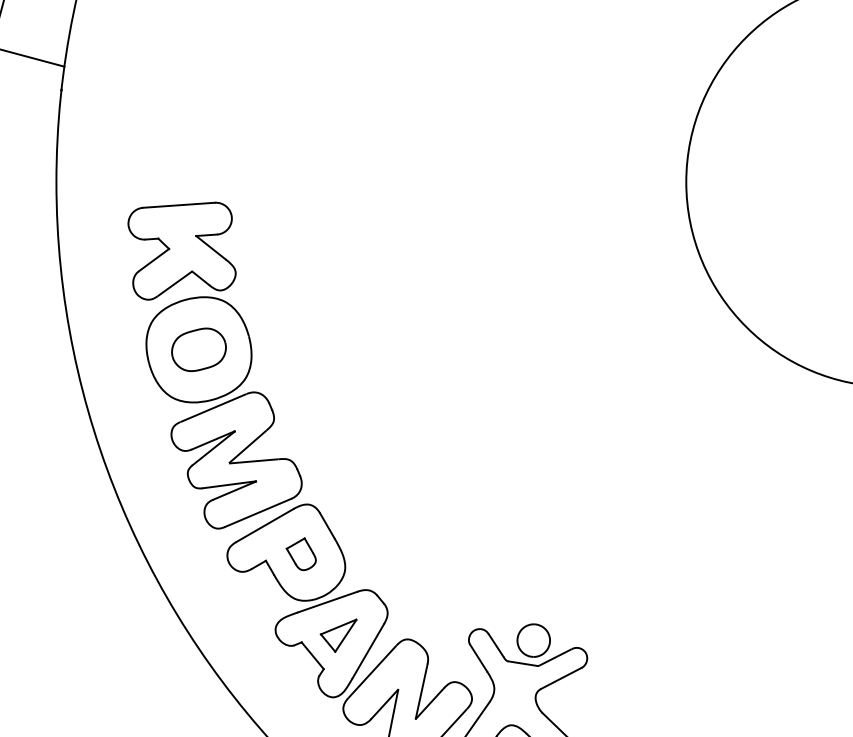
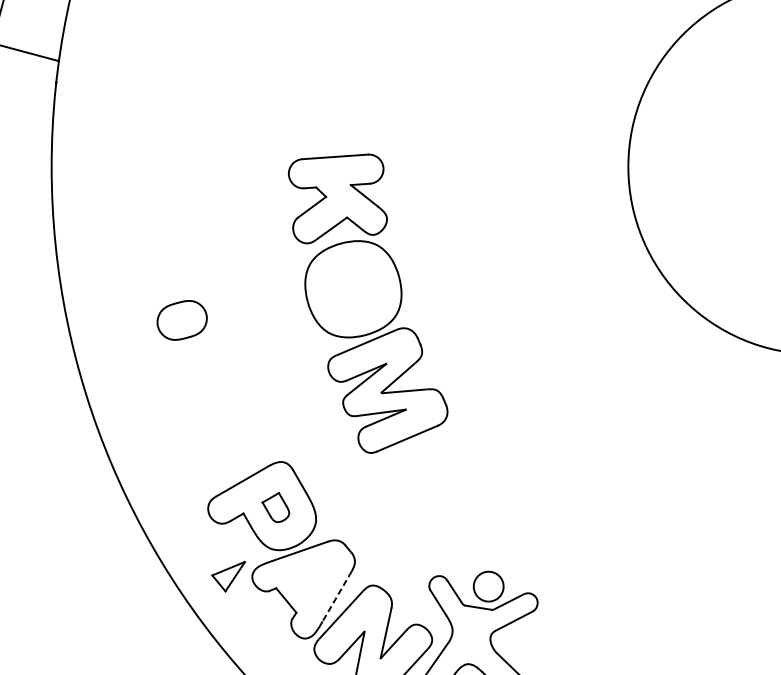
part: (214, 365) -> (367, 303), moved
part: (338, 635) -> (228, 576), moved
line: (368, 651) -> (337, 596), solid -> dashed

